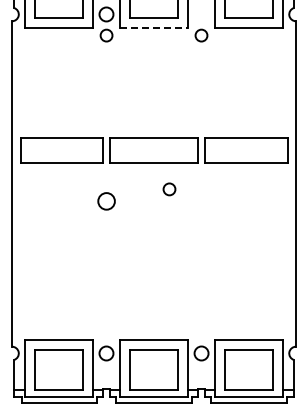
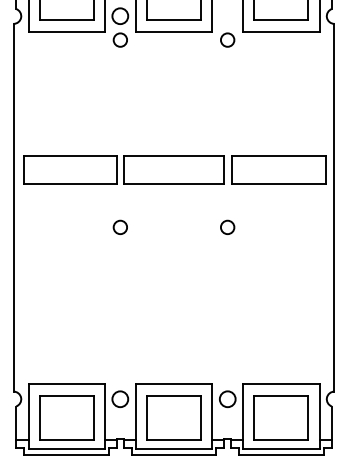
line: (154, 27) -> (174, 30), dashed -> solid
circle: (169, 189) -> (227, 227), moved
circle: (106, 201) -> (120, 227), size x0.71

